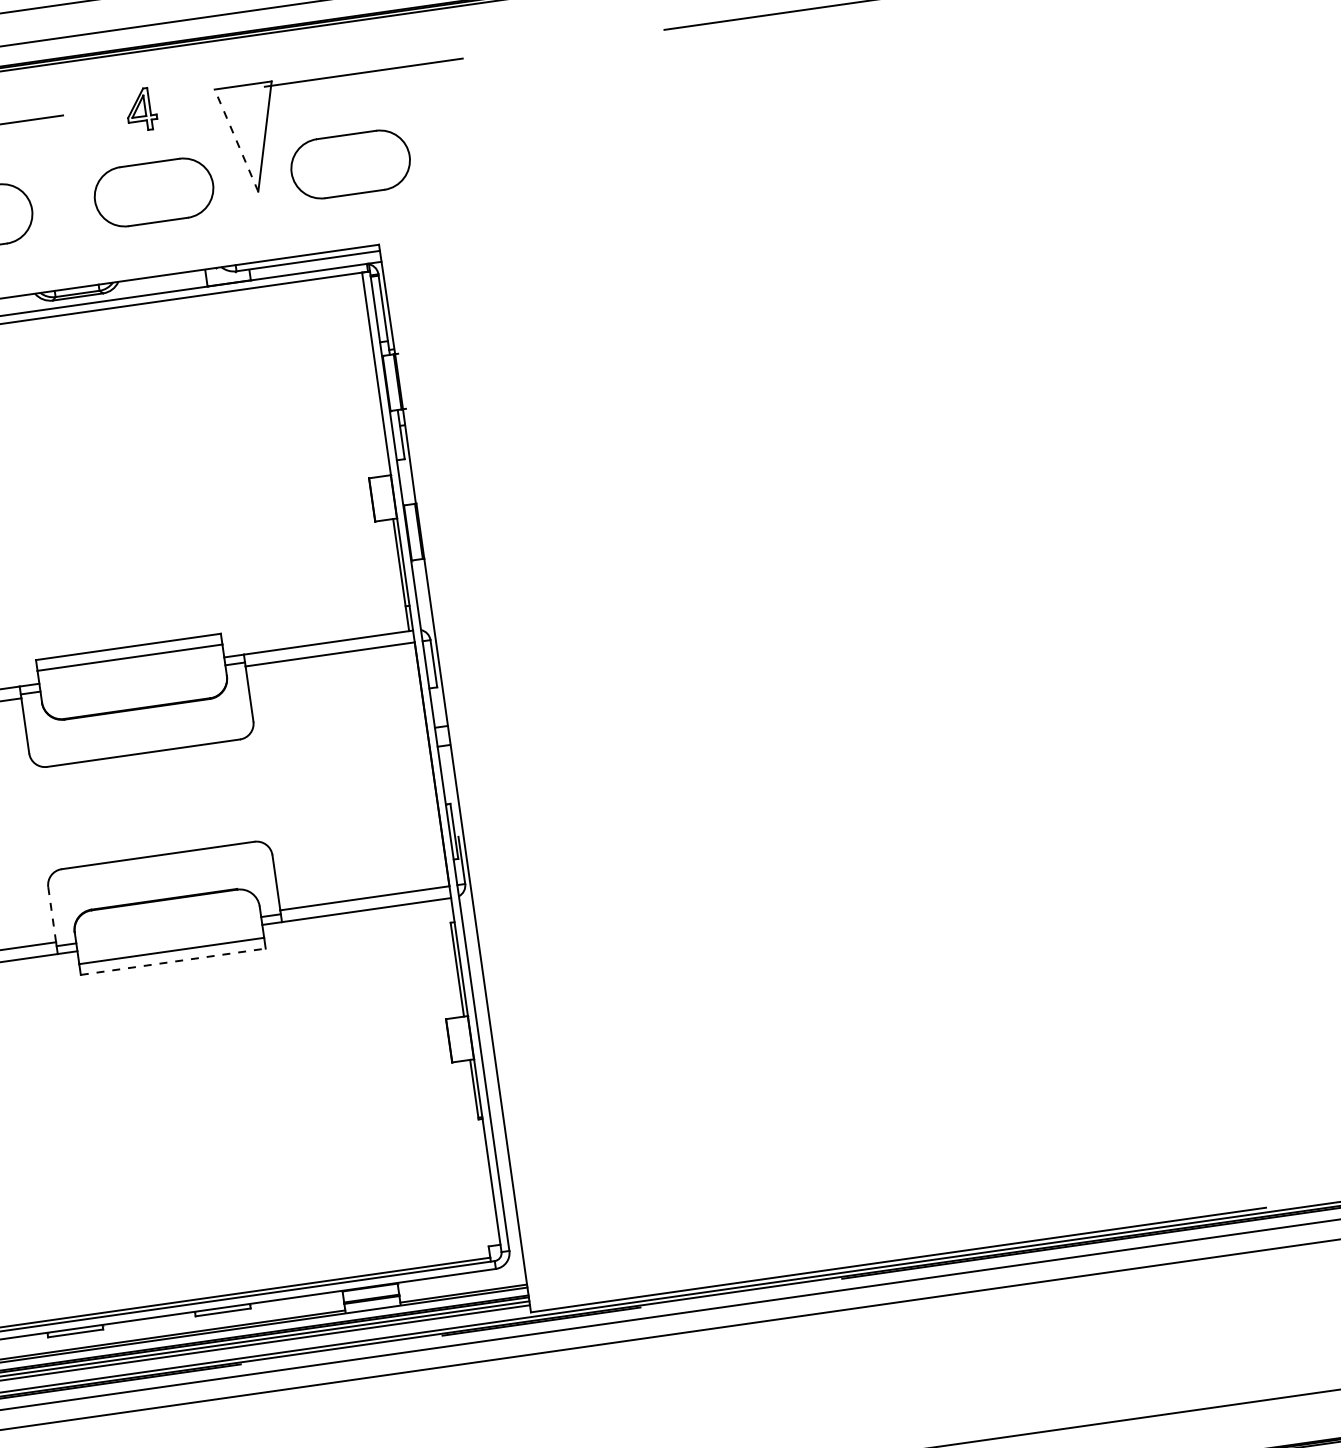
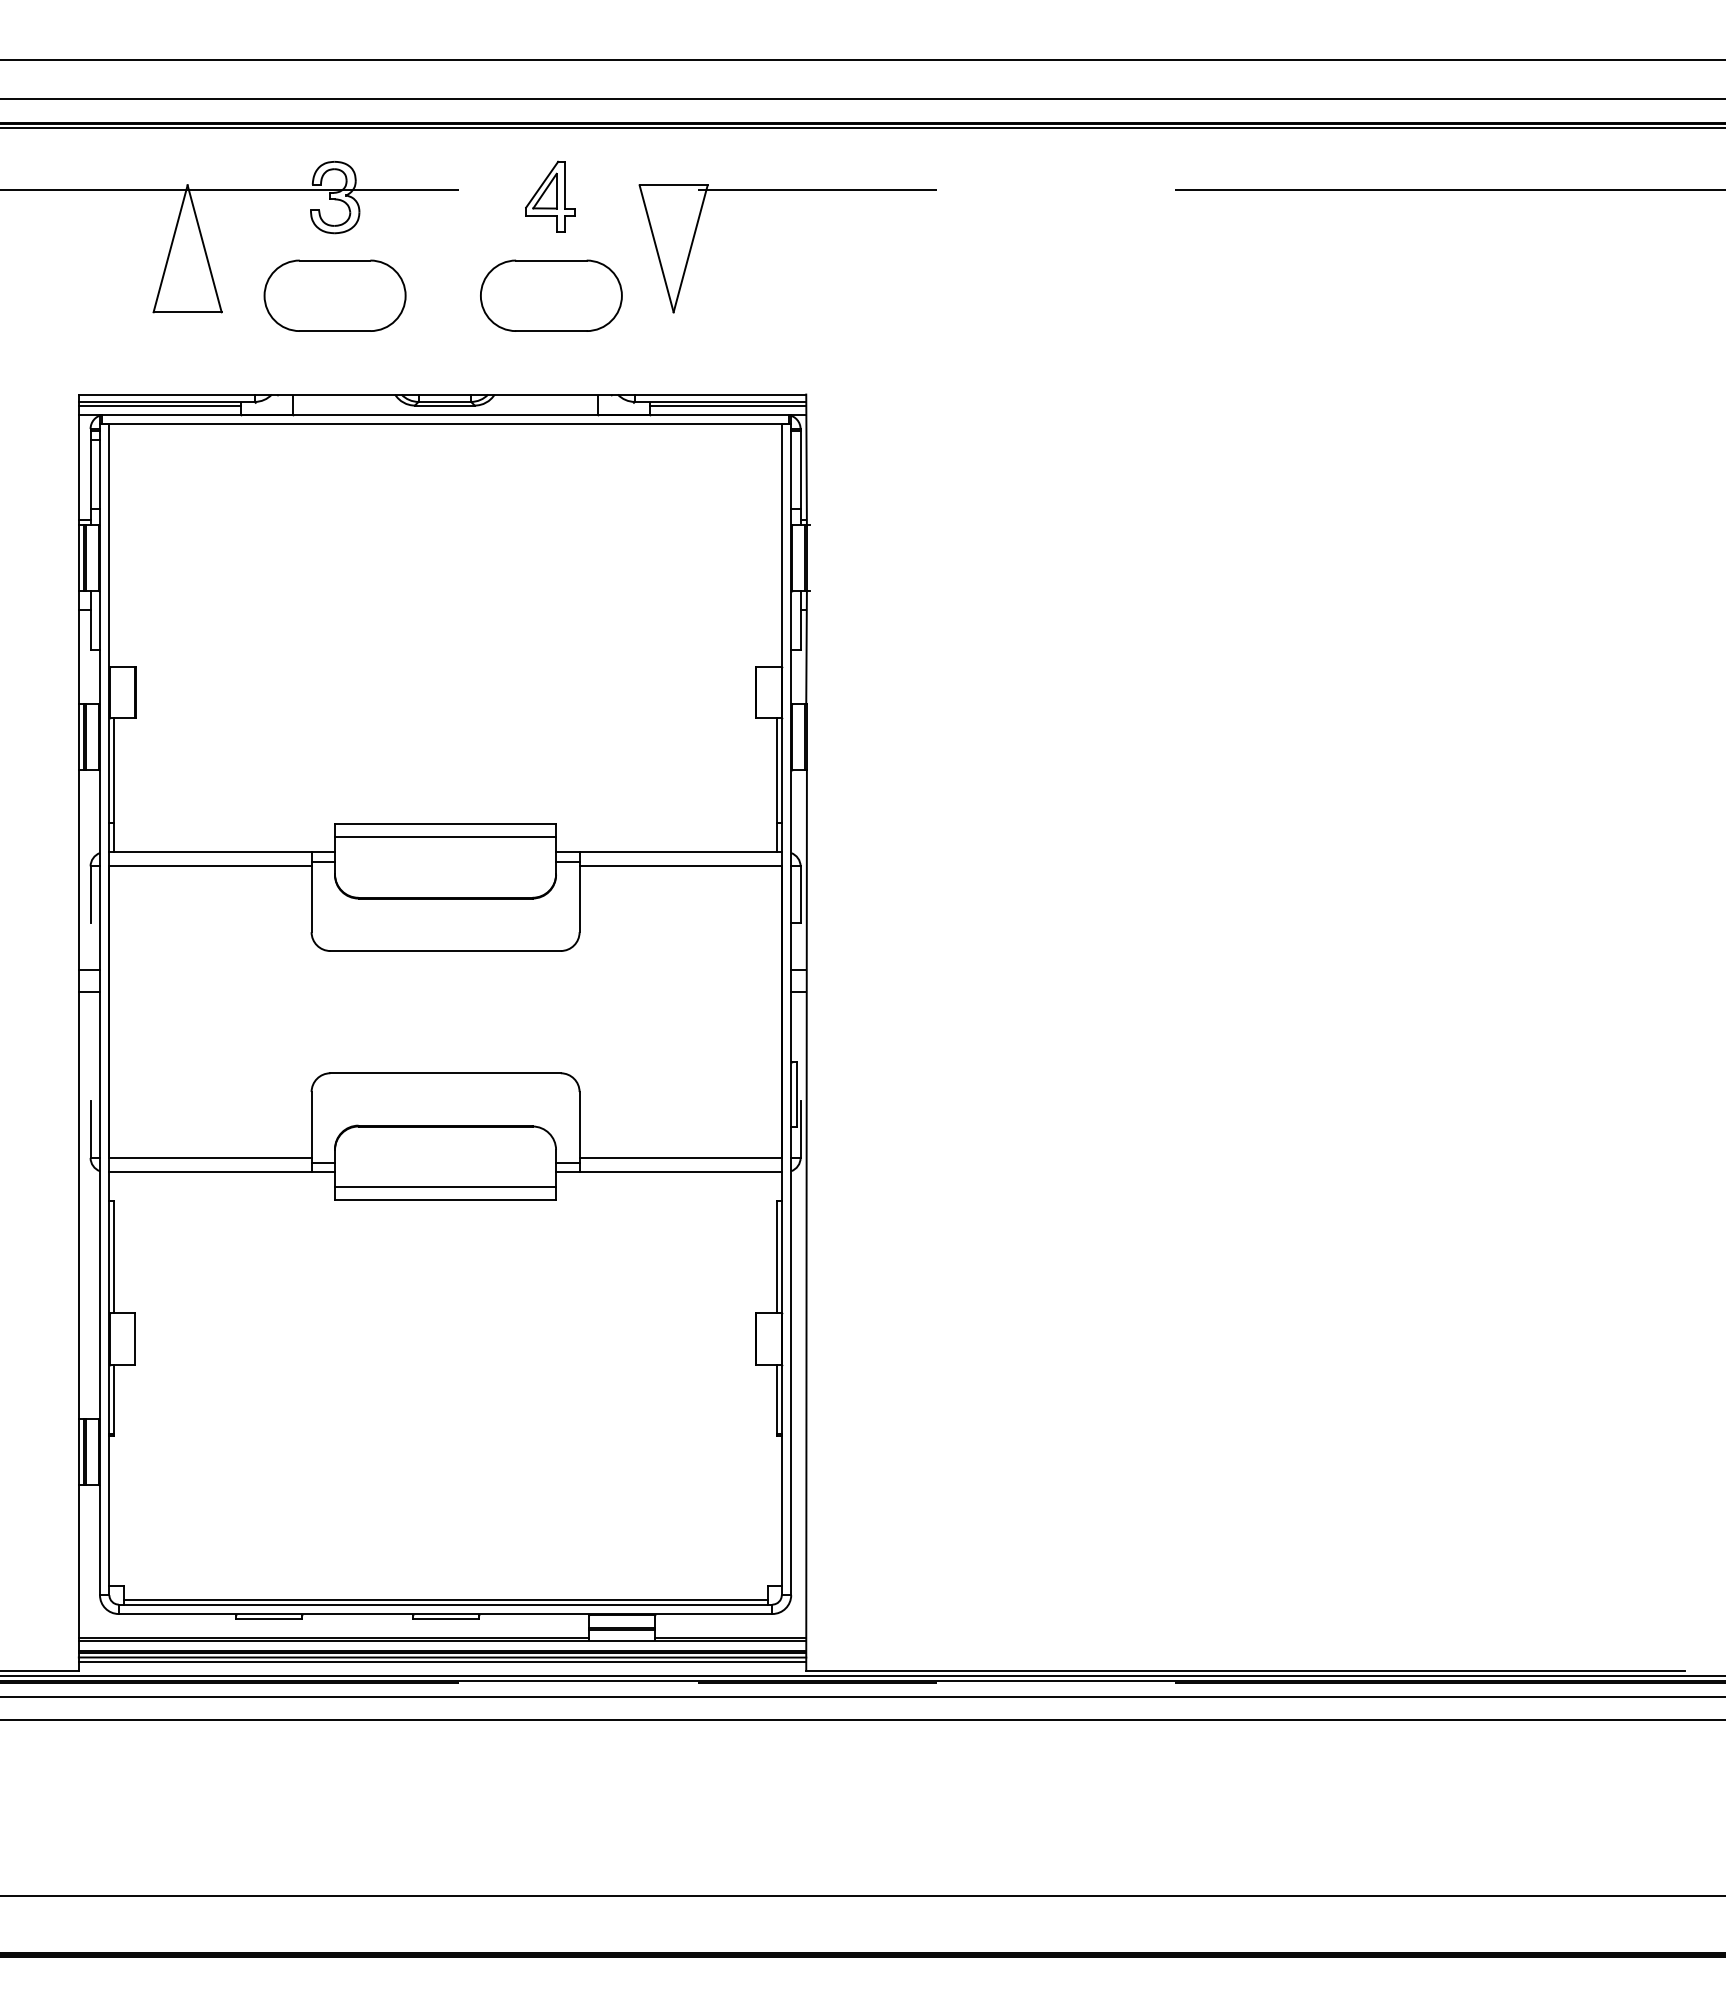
part: (141, 109) -> (550, 196), size x1.43
line: (236, 140) -> (656, 248), dashed -> solid
part: (350, 164) -> (786, 295), removed
line: (315, 263) -> (728, 405), added
line: (52, 915) -> (311, 1125), dashed -> solid
line: (174, 961) -> (446, 1200), dashed -> solid

